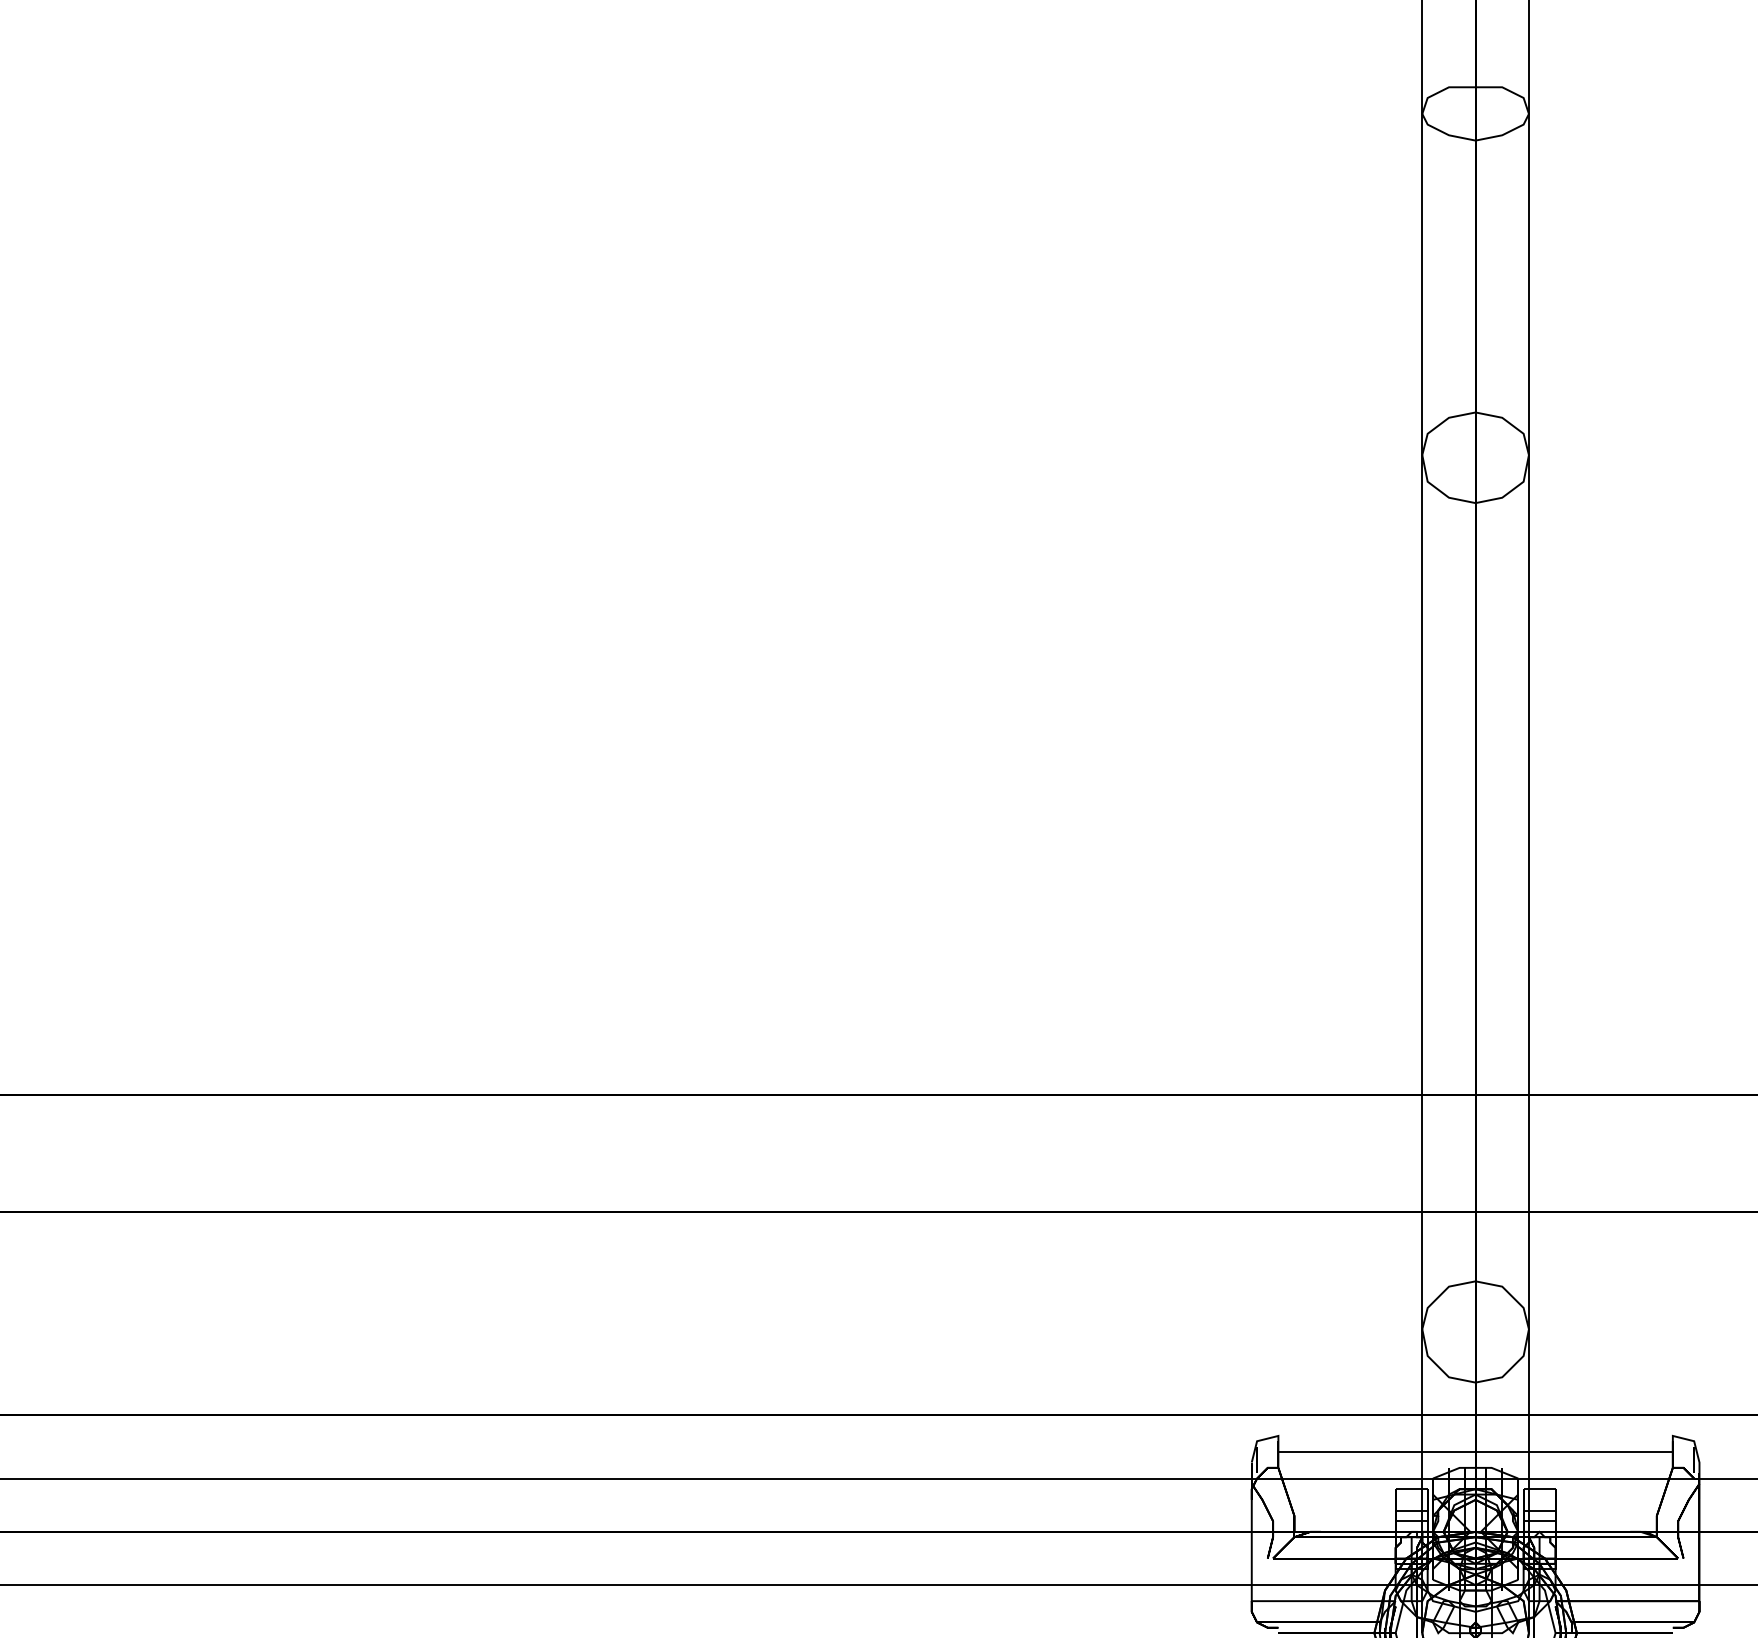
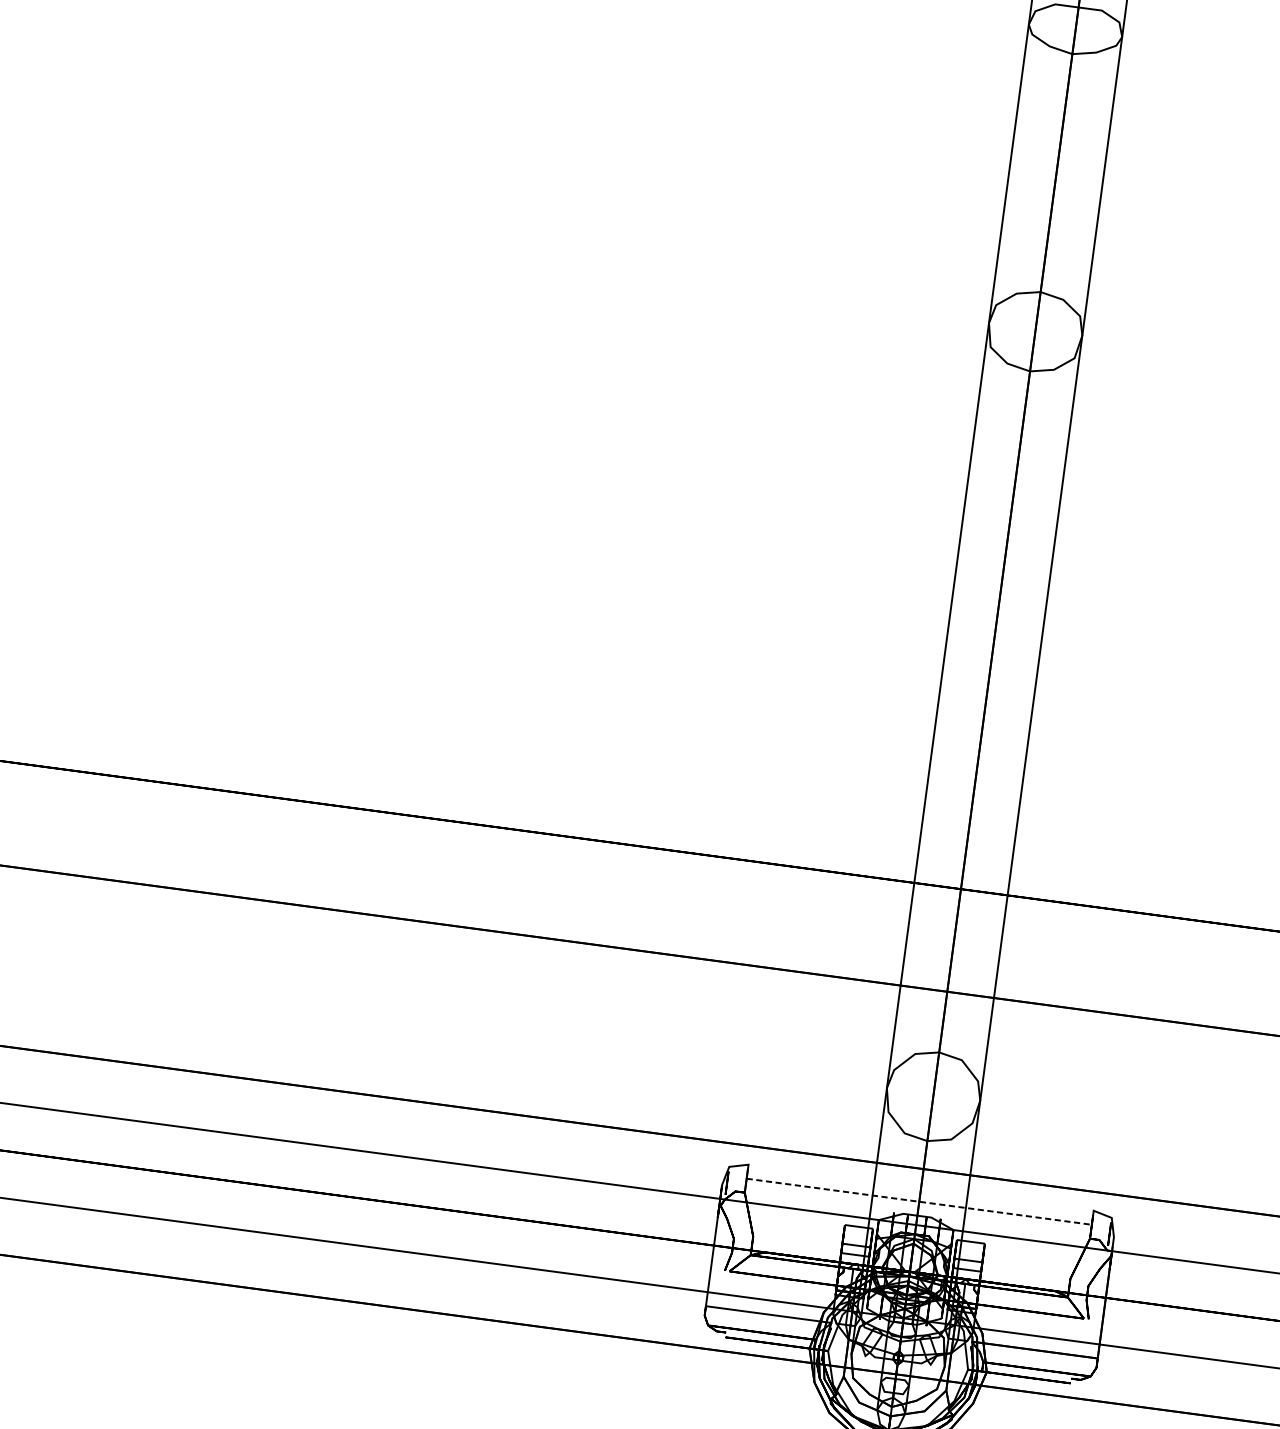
line: (1476, 1451) -> (920, 1201), solid -> dashed

